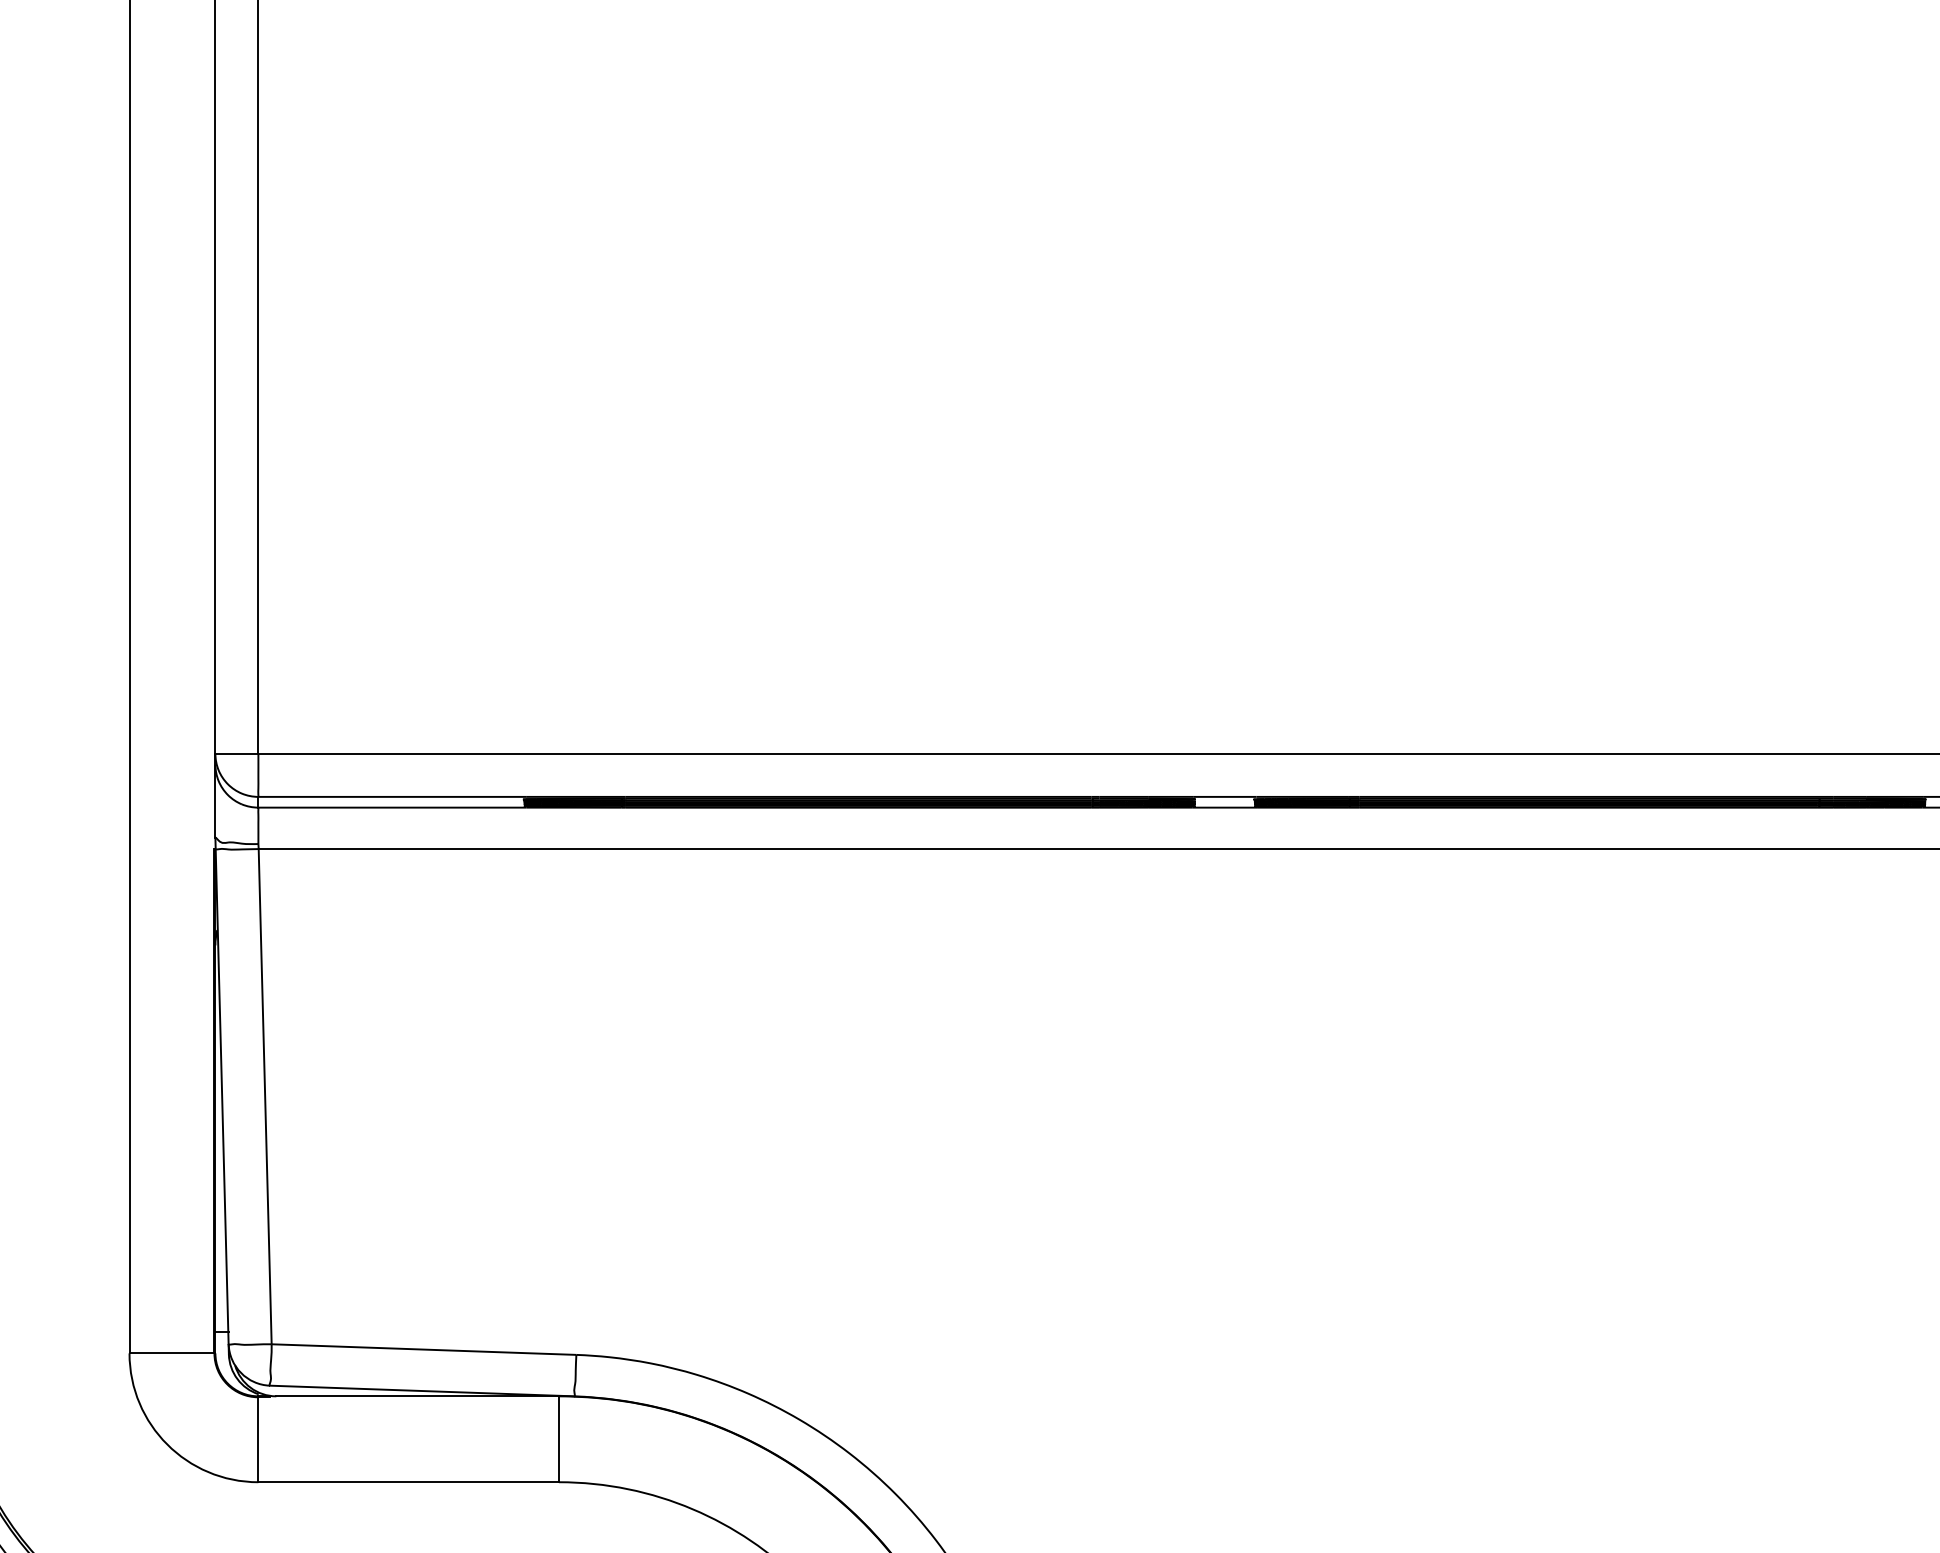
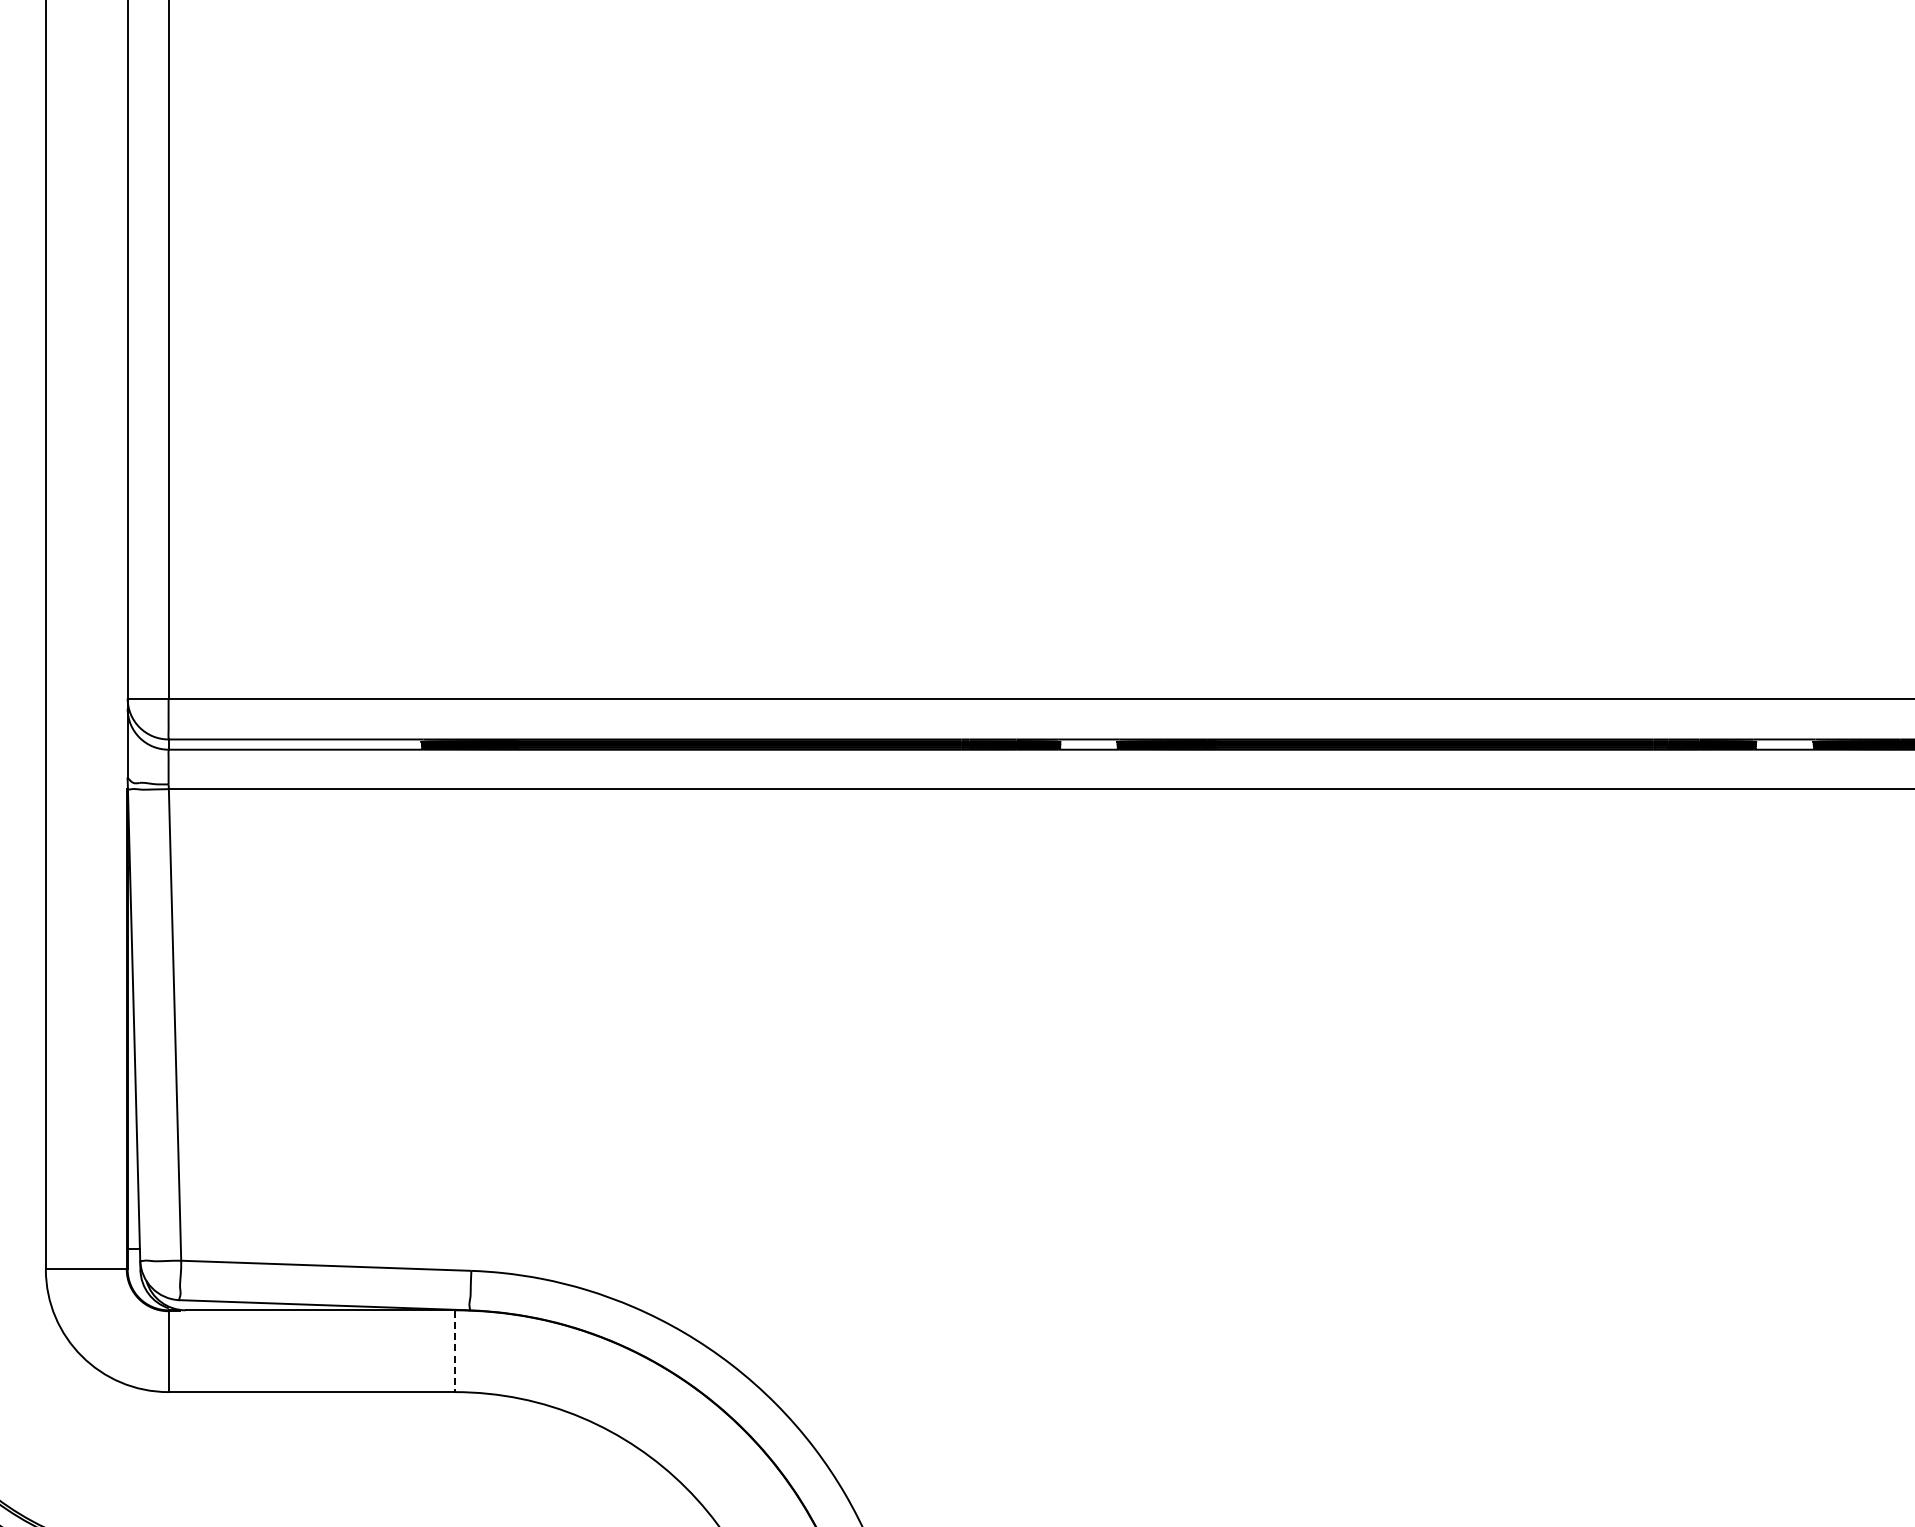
line: (558, 1440) -> (454, 1352), solid -> dashed

